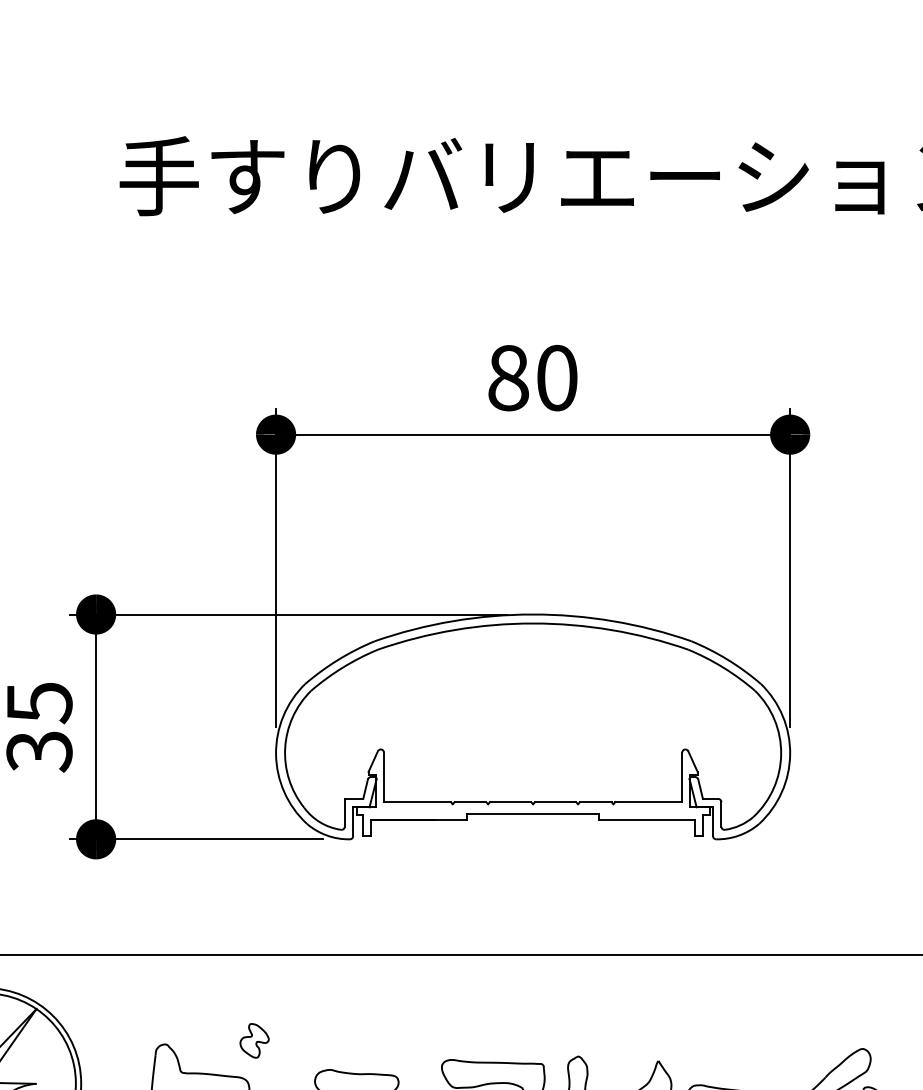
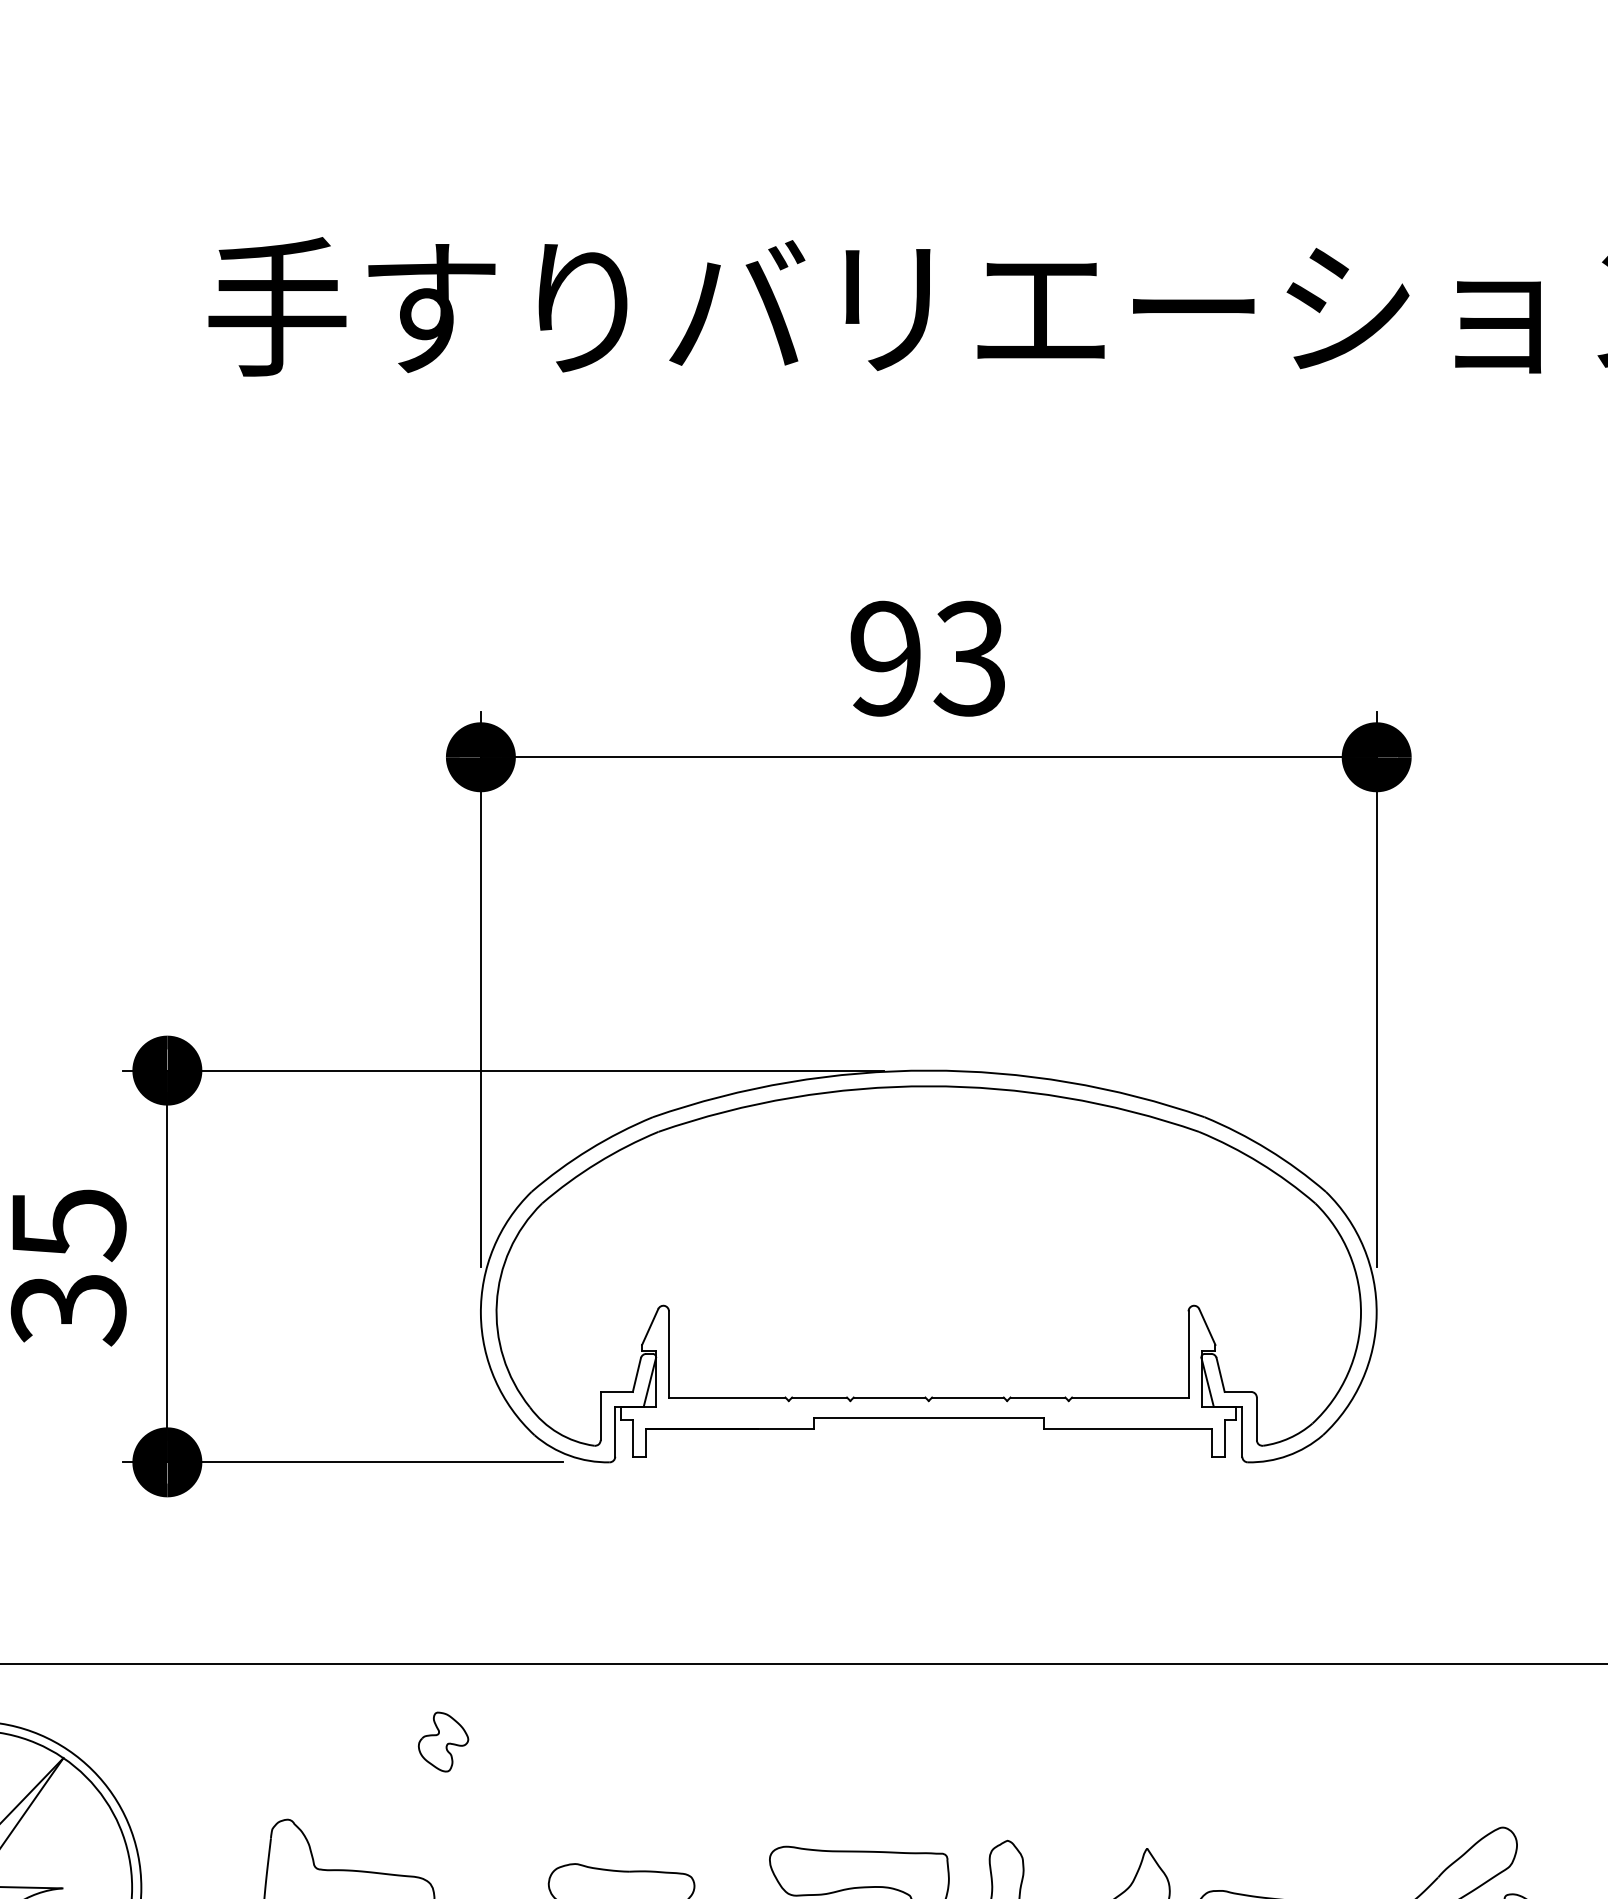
text: (532, 377) -> (927, 657), 80 -> 93
curve: (256, 1041) -> (446, 1743), moved

